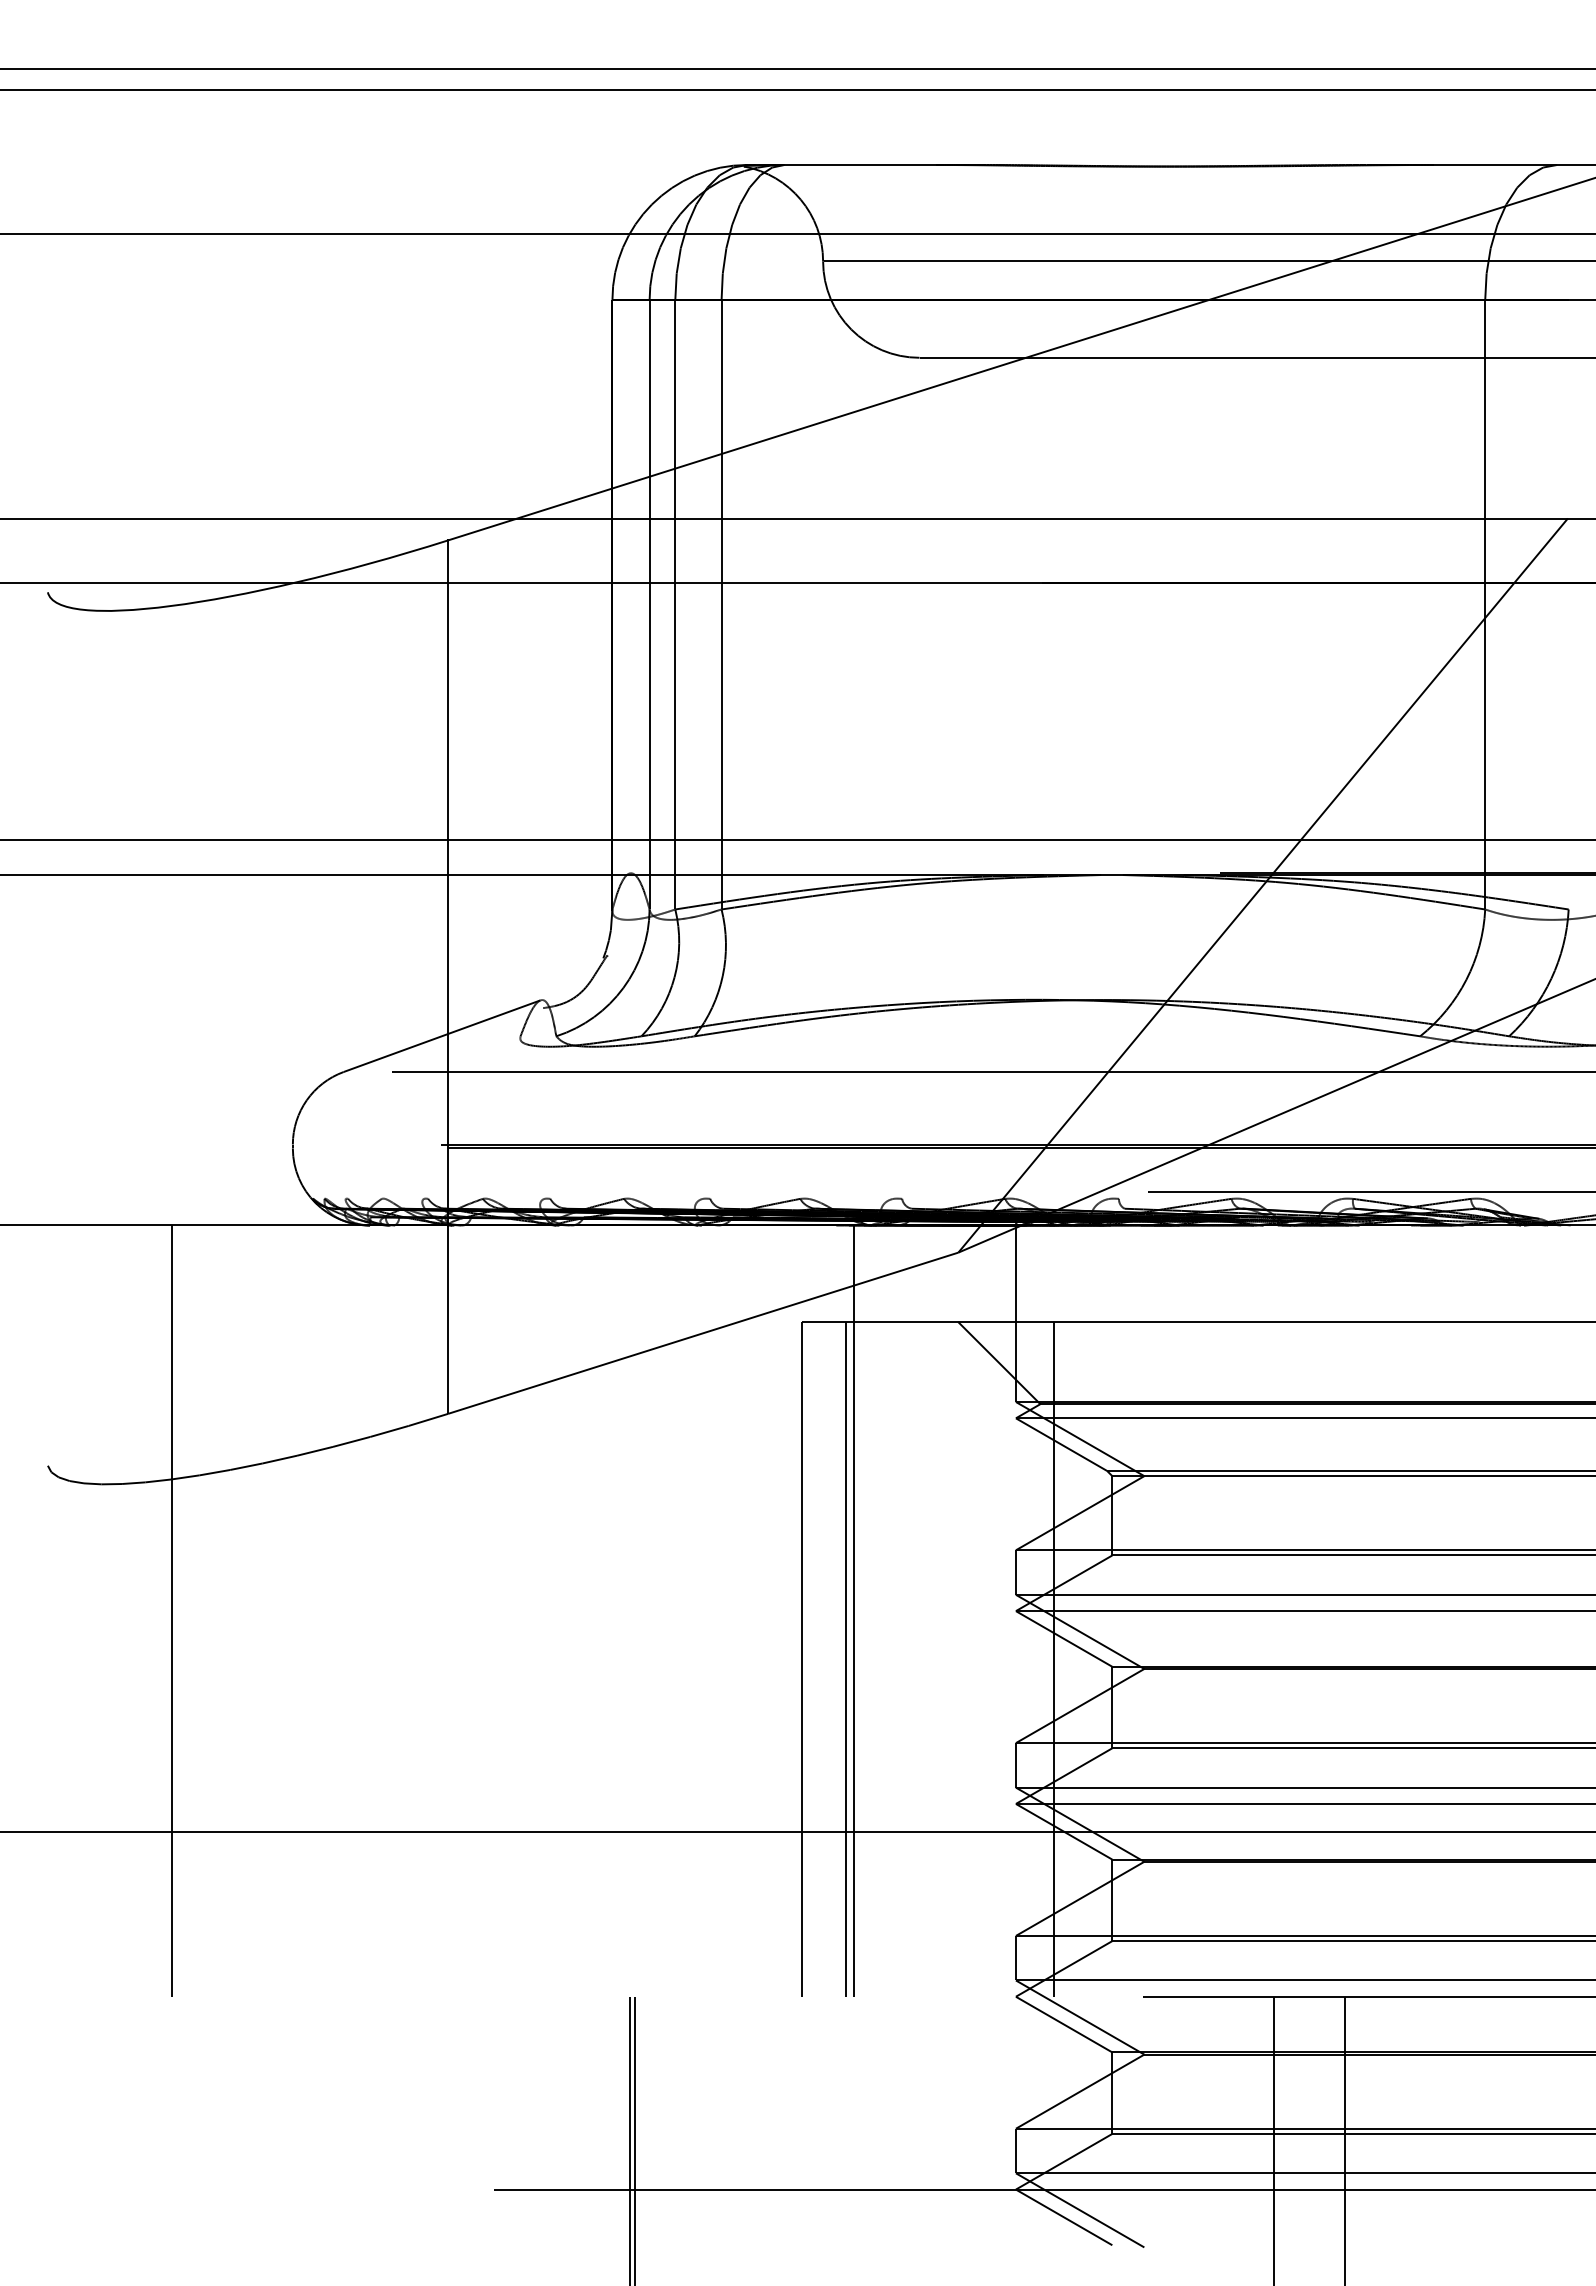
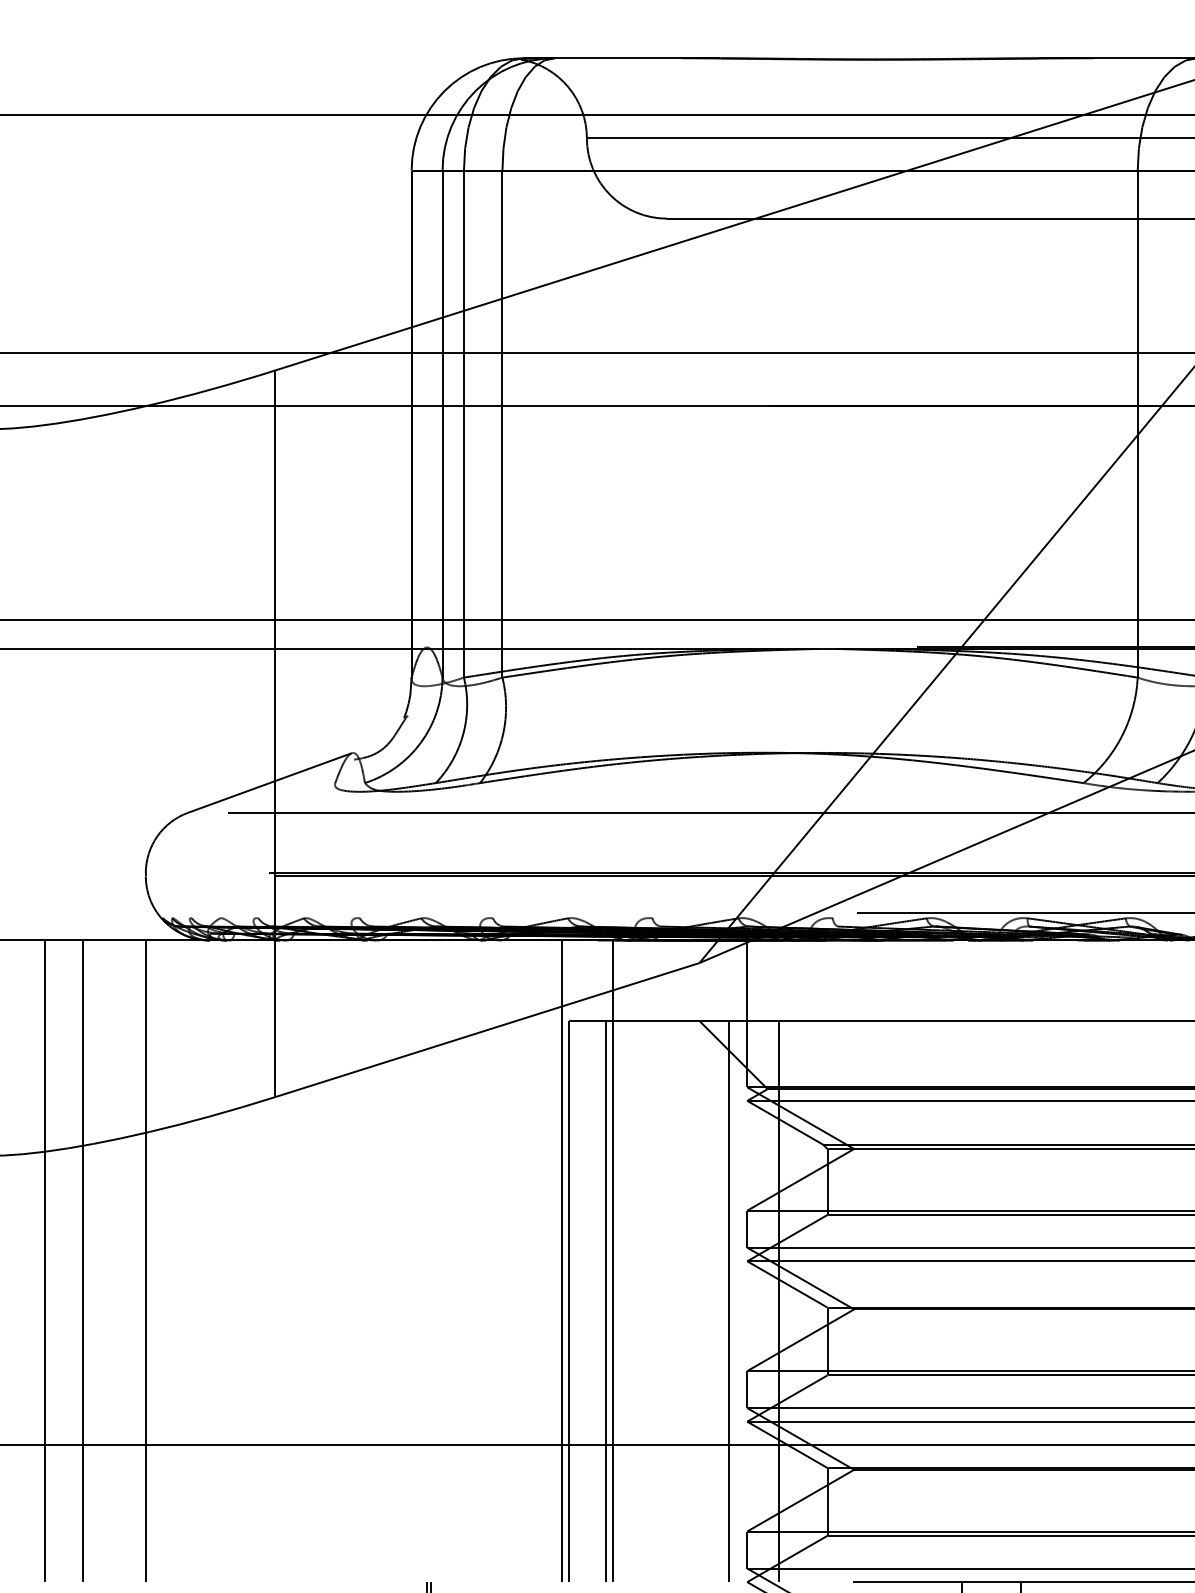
line: (217, 1610) -> (83, 1260), added
line: (293, 1610) -> (146, 1260), added
line: (793, 1610) -> (562, 1260), added
line: (994, 1658) -> (729, 1300), added

